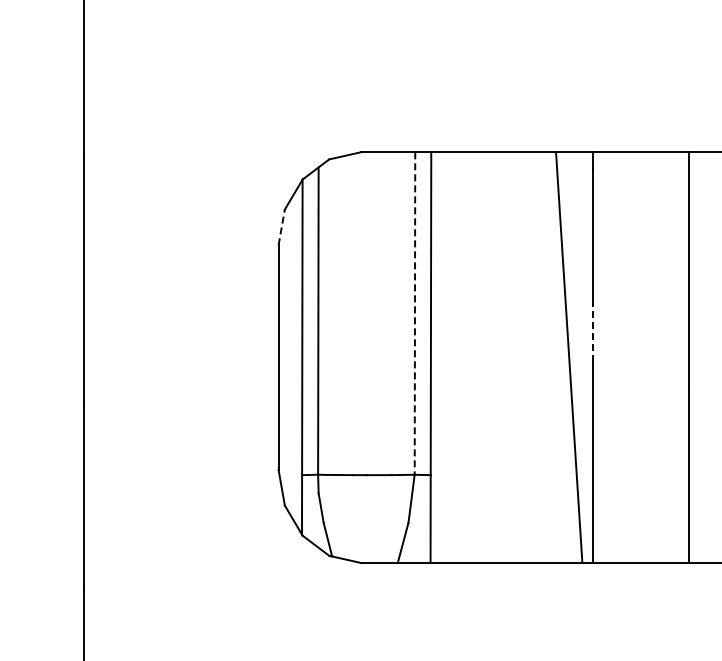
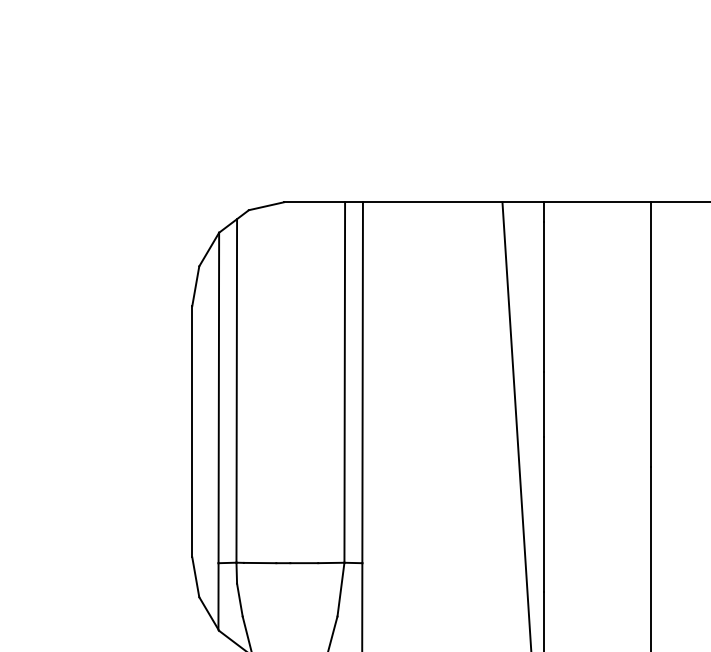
line: (281, 226) -> (195, 285), dashed -> solid
line: (414, 314) -> (344, 383), dashed -> solid
line: (593, 333) -> (544, 404), dashed -> solid

